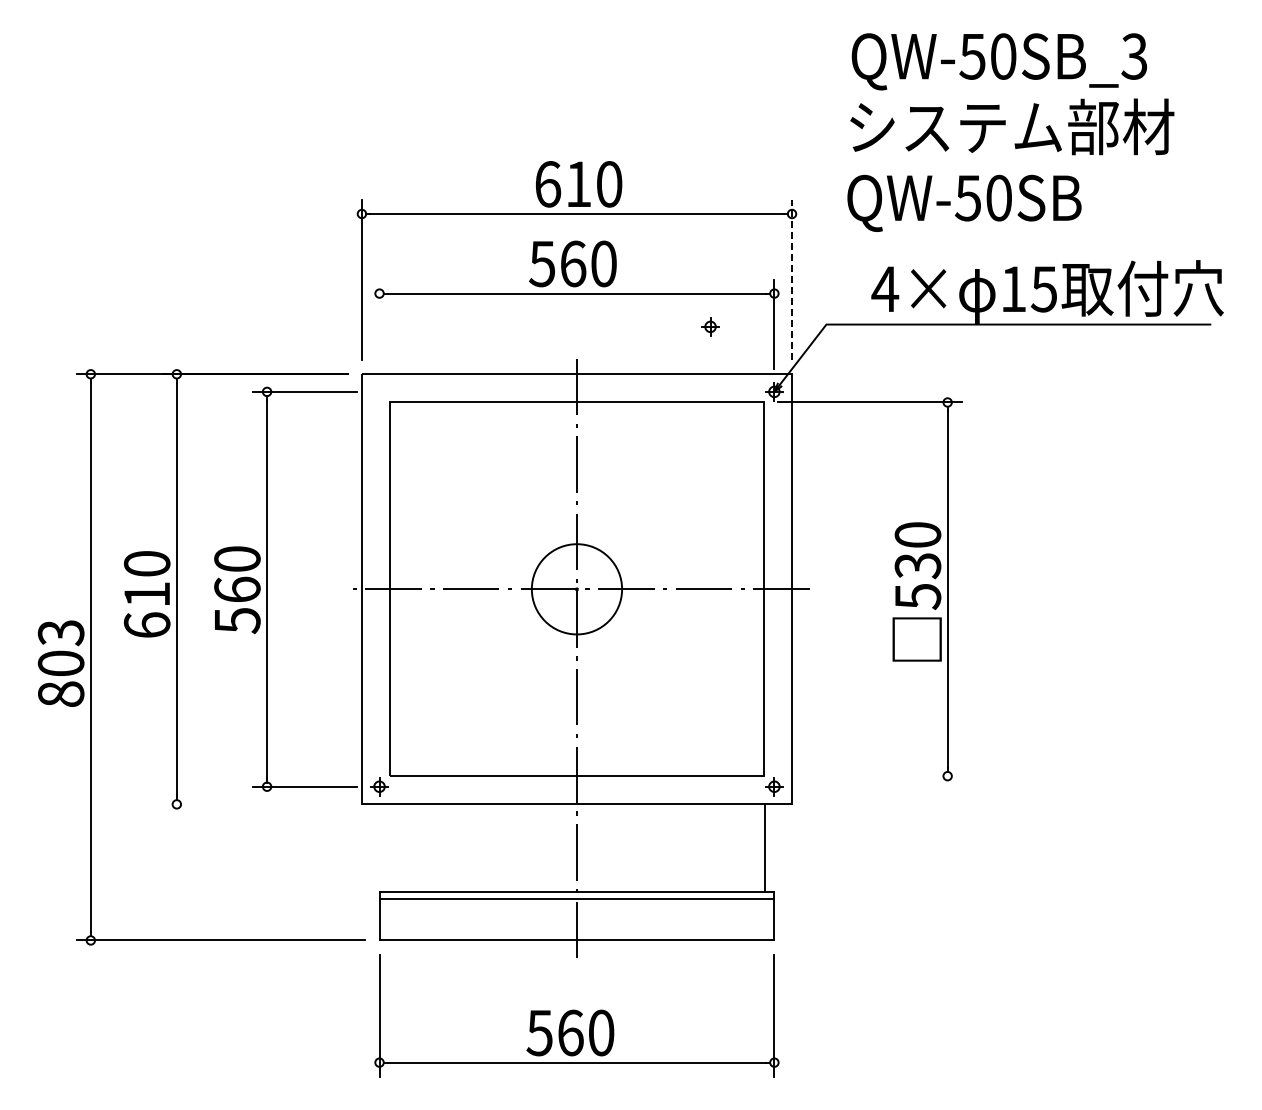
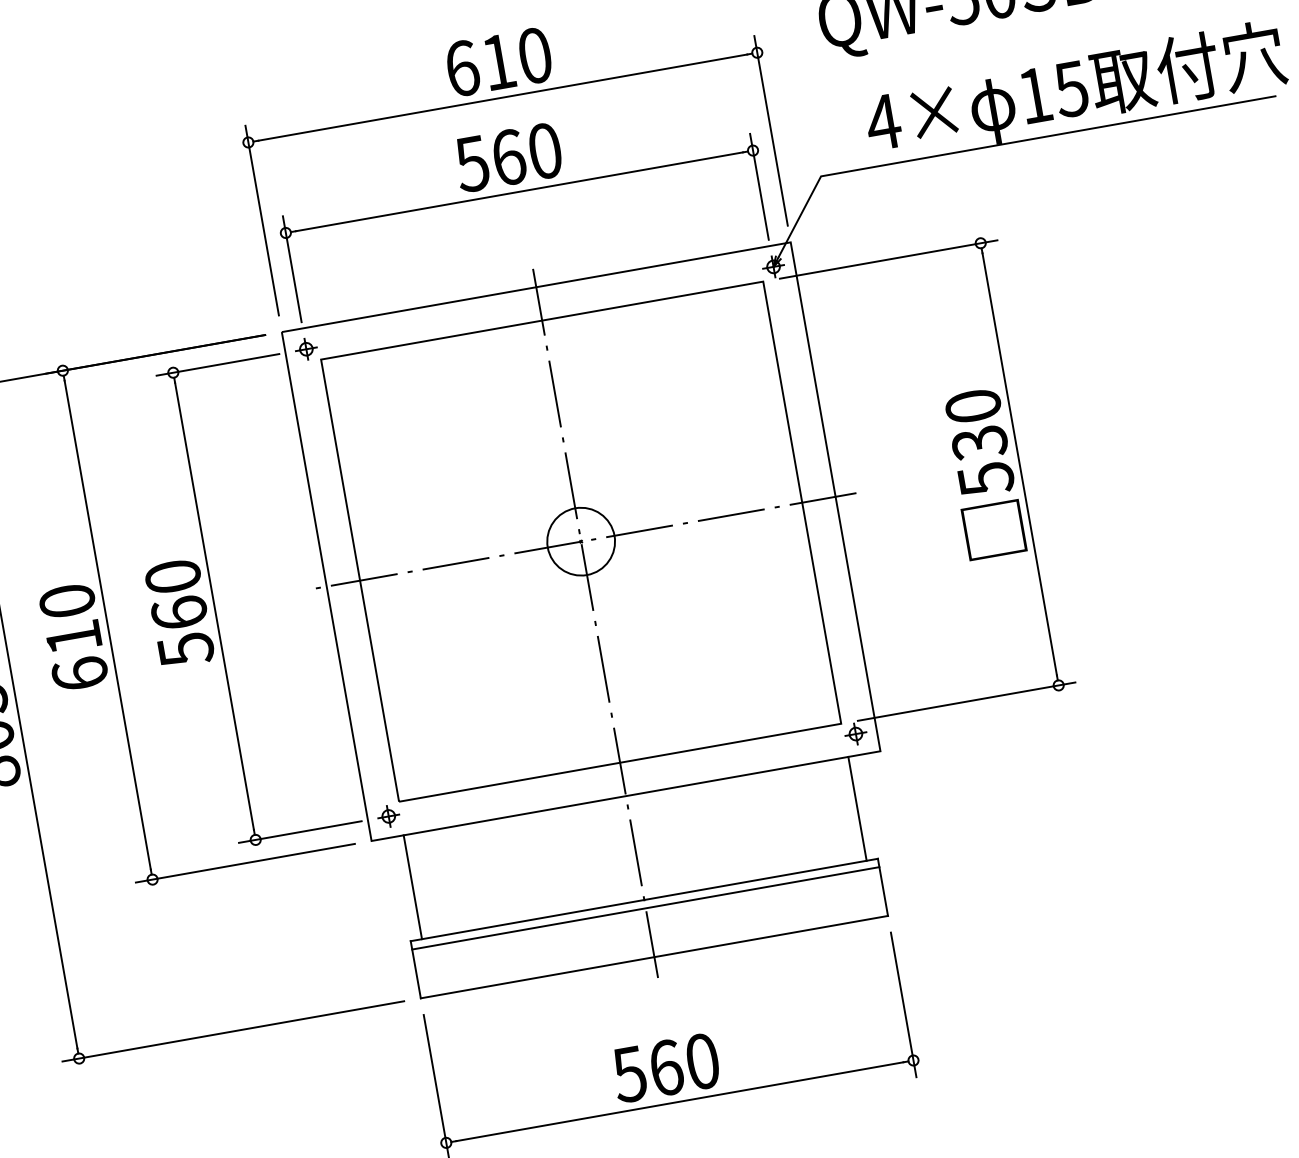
line: (792, 279) -> (771, 130), dashed -> solid
line: (379, 323) -> (292, 268), added
part: (710, 326) -> (306, 348), moved
circle: (576, 589) -> (580, 541), size x0.62
line: (869, 776) -> (966, 702), added
line: (254, 804) -> (244, 863), added
line: (389, 848) -> (413, 887), added

